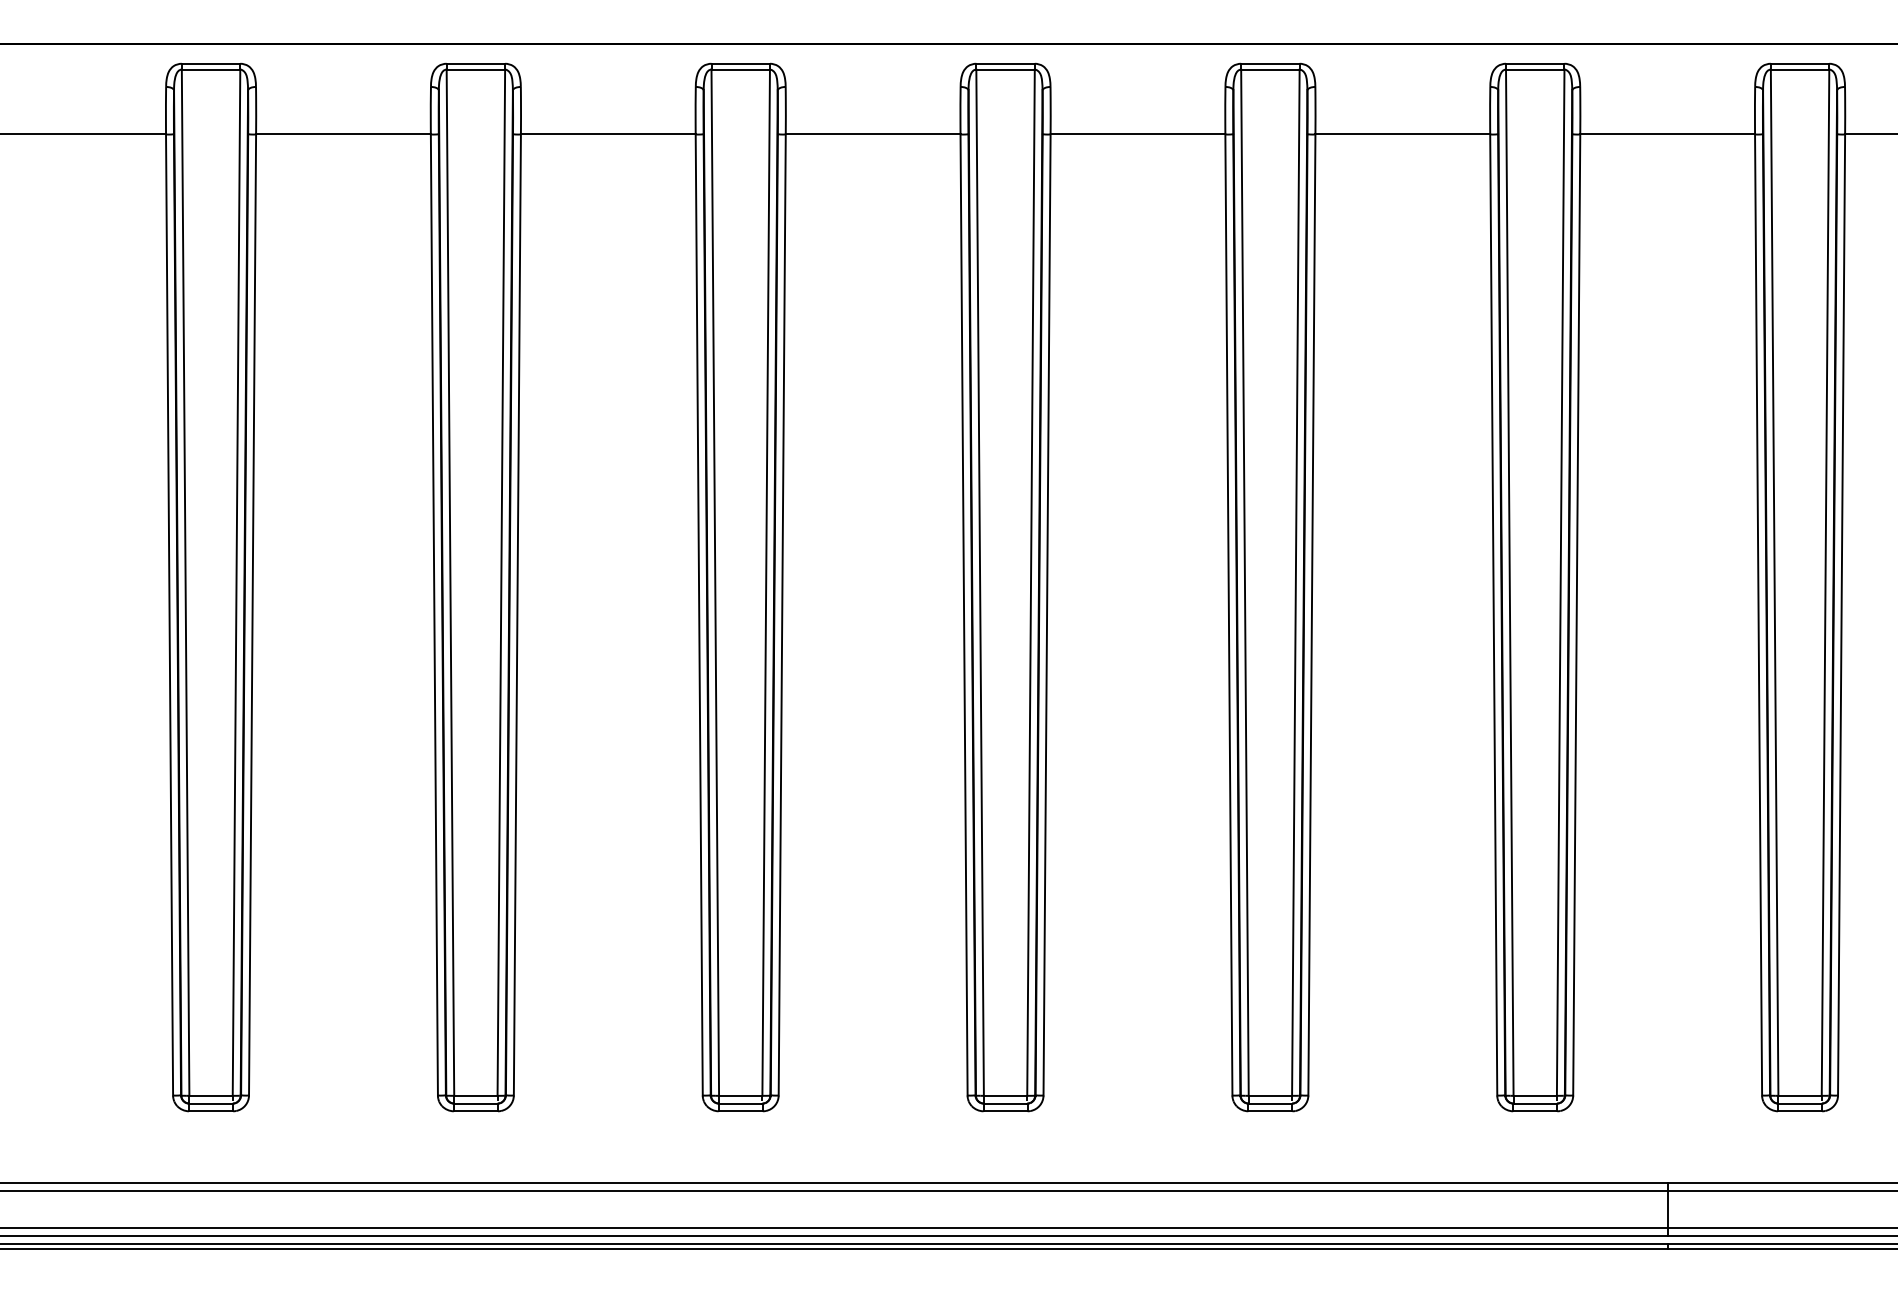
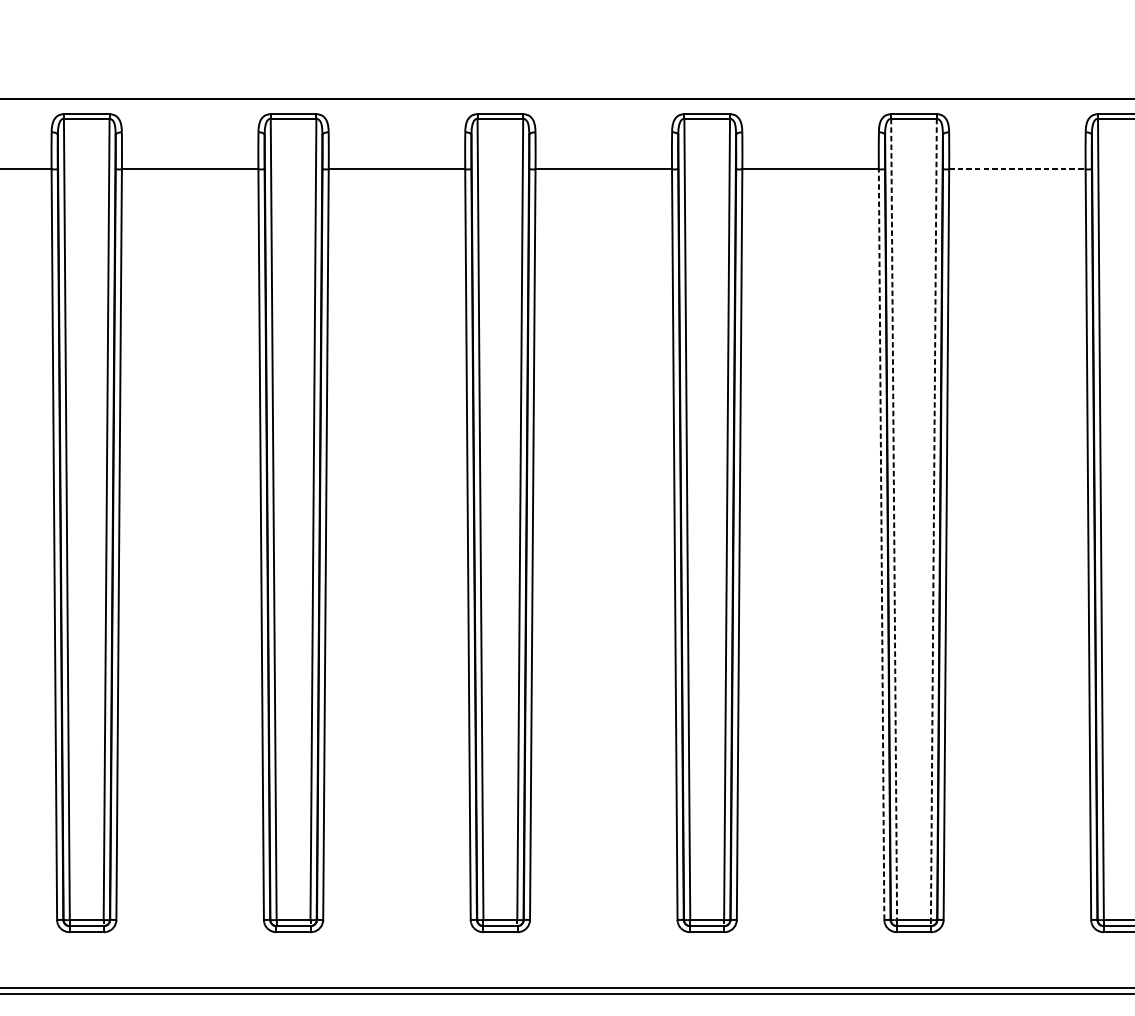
line: (1403, 134) -> (1017, 169), solid -> dashed
line: (1244, 583) -> (893, 520), solid -> dashed
line: (1295, 583) -> (933, 520), solid -> dashed
line: (1228, 615) -> (881, 545), solid -> dashed

